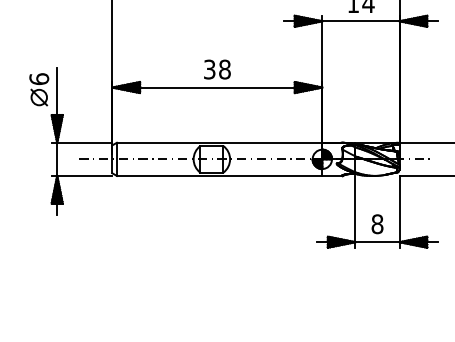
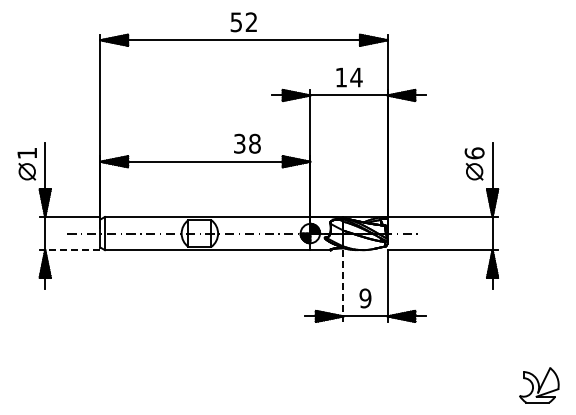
text: (217, 69) -> (247, 143), moved
text: (39, 79) -> (27, 153), 6 -> 1
line: (84, 176) -> (72, 250), solid -> dashed
line: (355, 212) -> (343, 286), solid -> dashed
text: (377, 224) -> (365, 298), 8 -> 9

